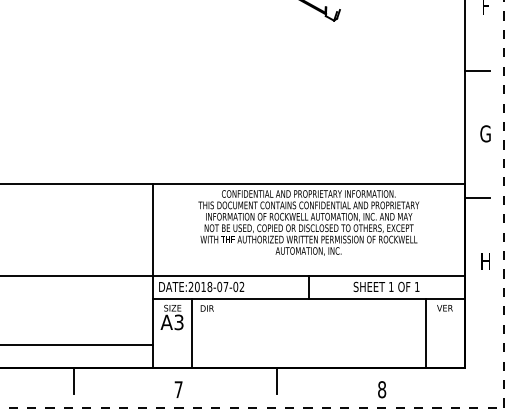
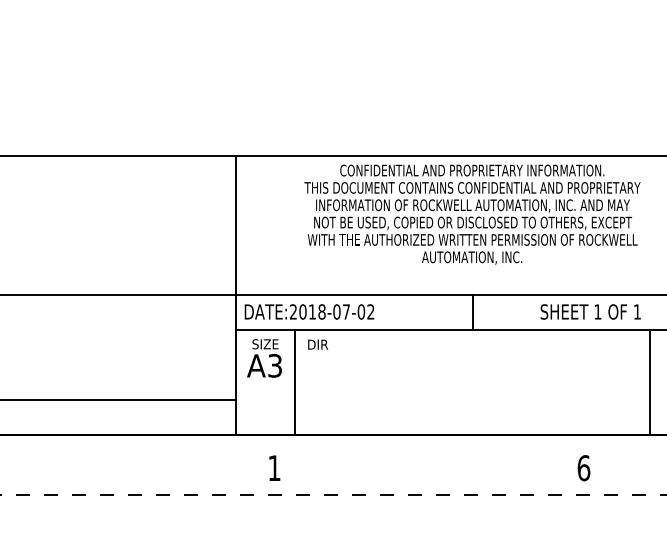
line: (73, 380) -> (114, 454), removed
line: (277, 380) -> (424, 454), removed
text: (178, 389) -> (274, 467), 7 -> 1
text: (382, 389) -> (584, 467), 8 -> 6

